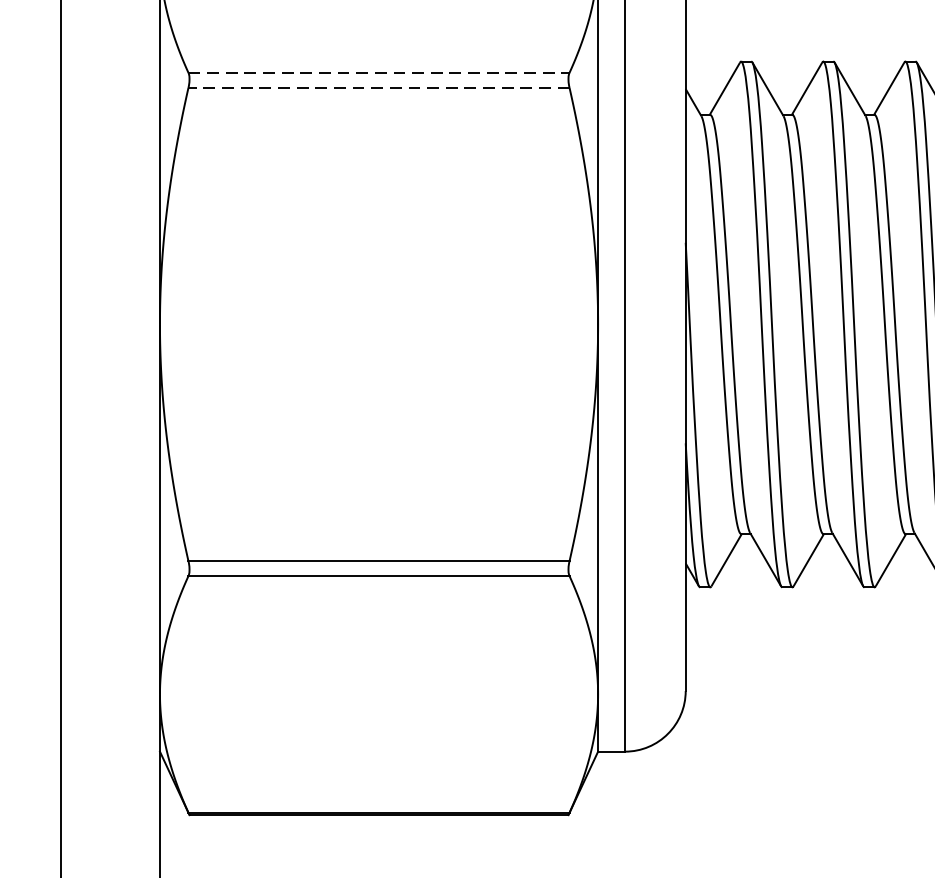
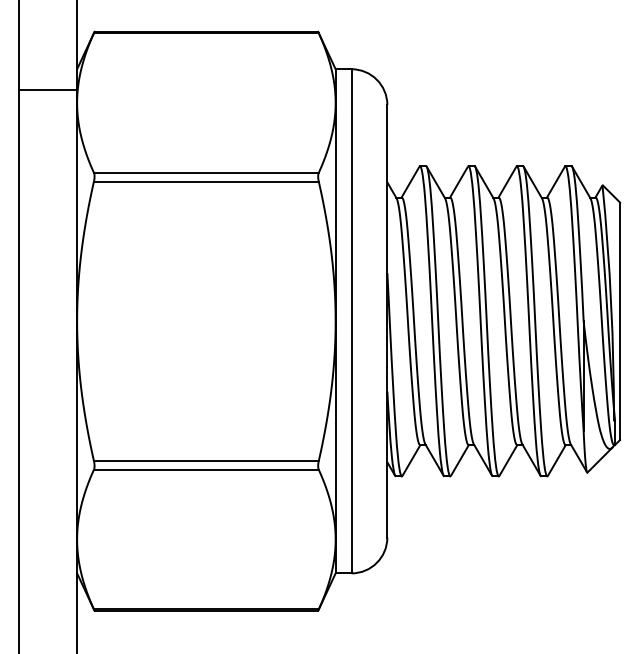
line: (379, 72) -> (206, 172), dashed -> solid
line: (377, 87) -> (205, 181), dashed -> solid

